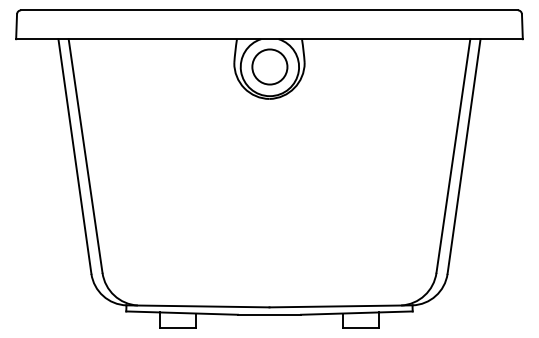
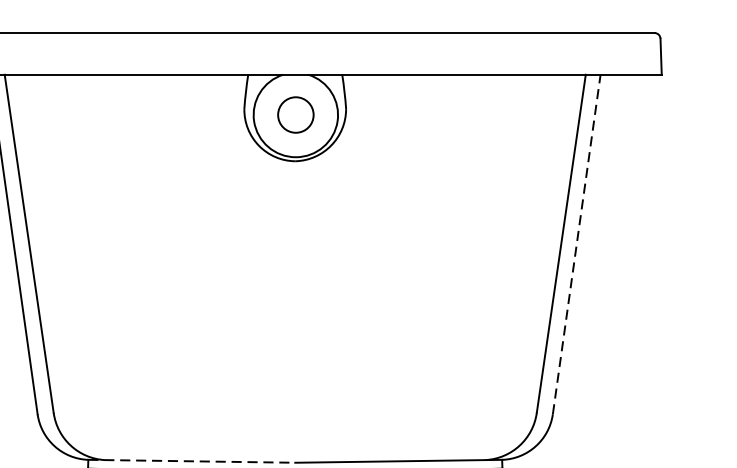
circle: (269, 66) -> (295, 114), size x0.7
line: (464, 156) -> (577, 244), solid -> dashed
line: (197, 306) -> (191, 461), solid -> dashed

